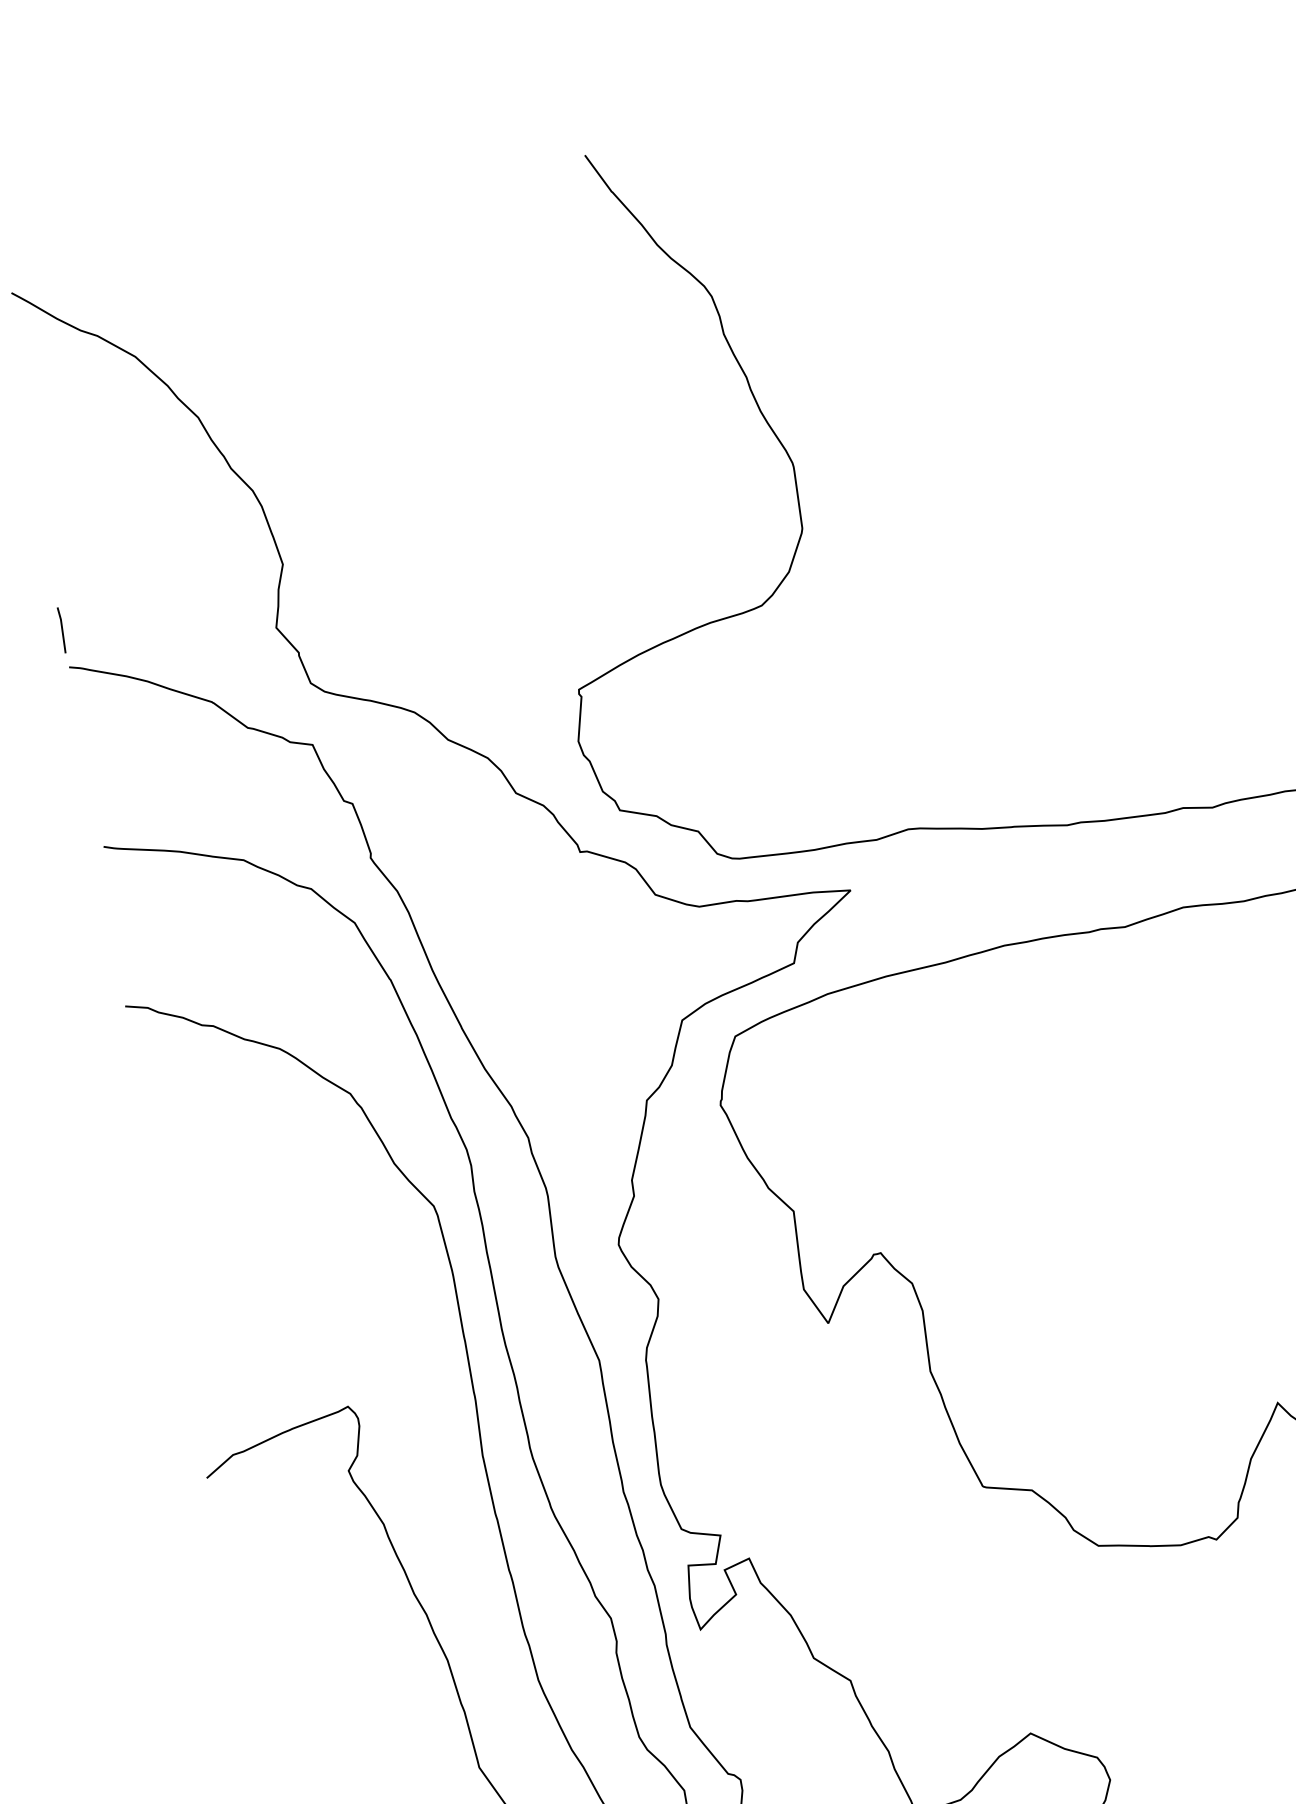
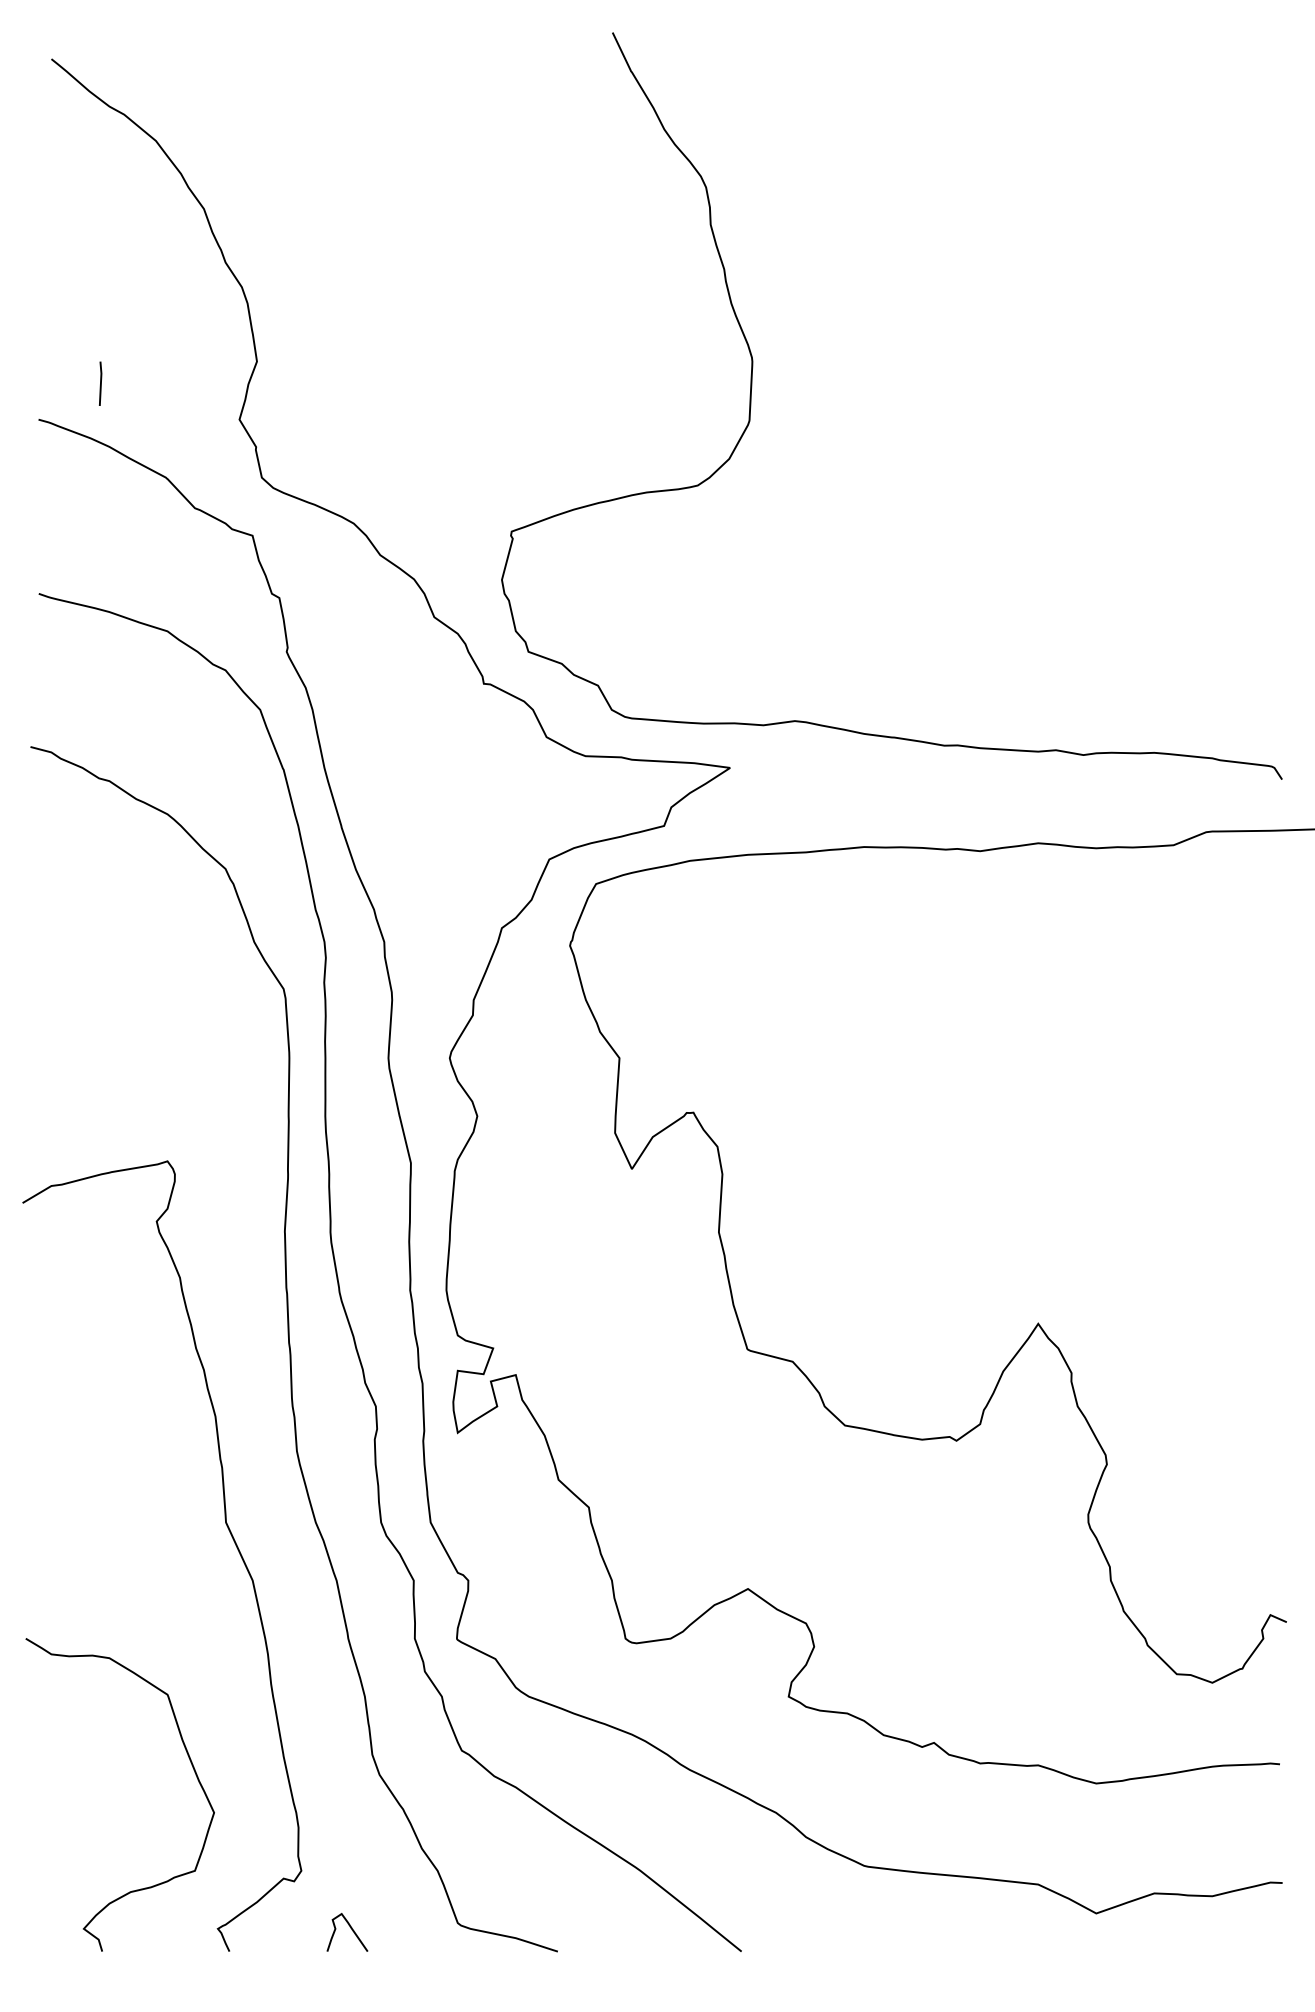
line: (61, 630) -> (100, 383), moved

